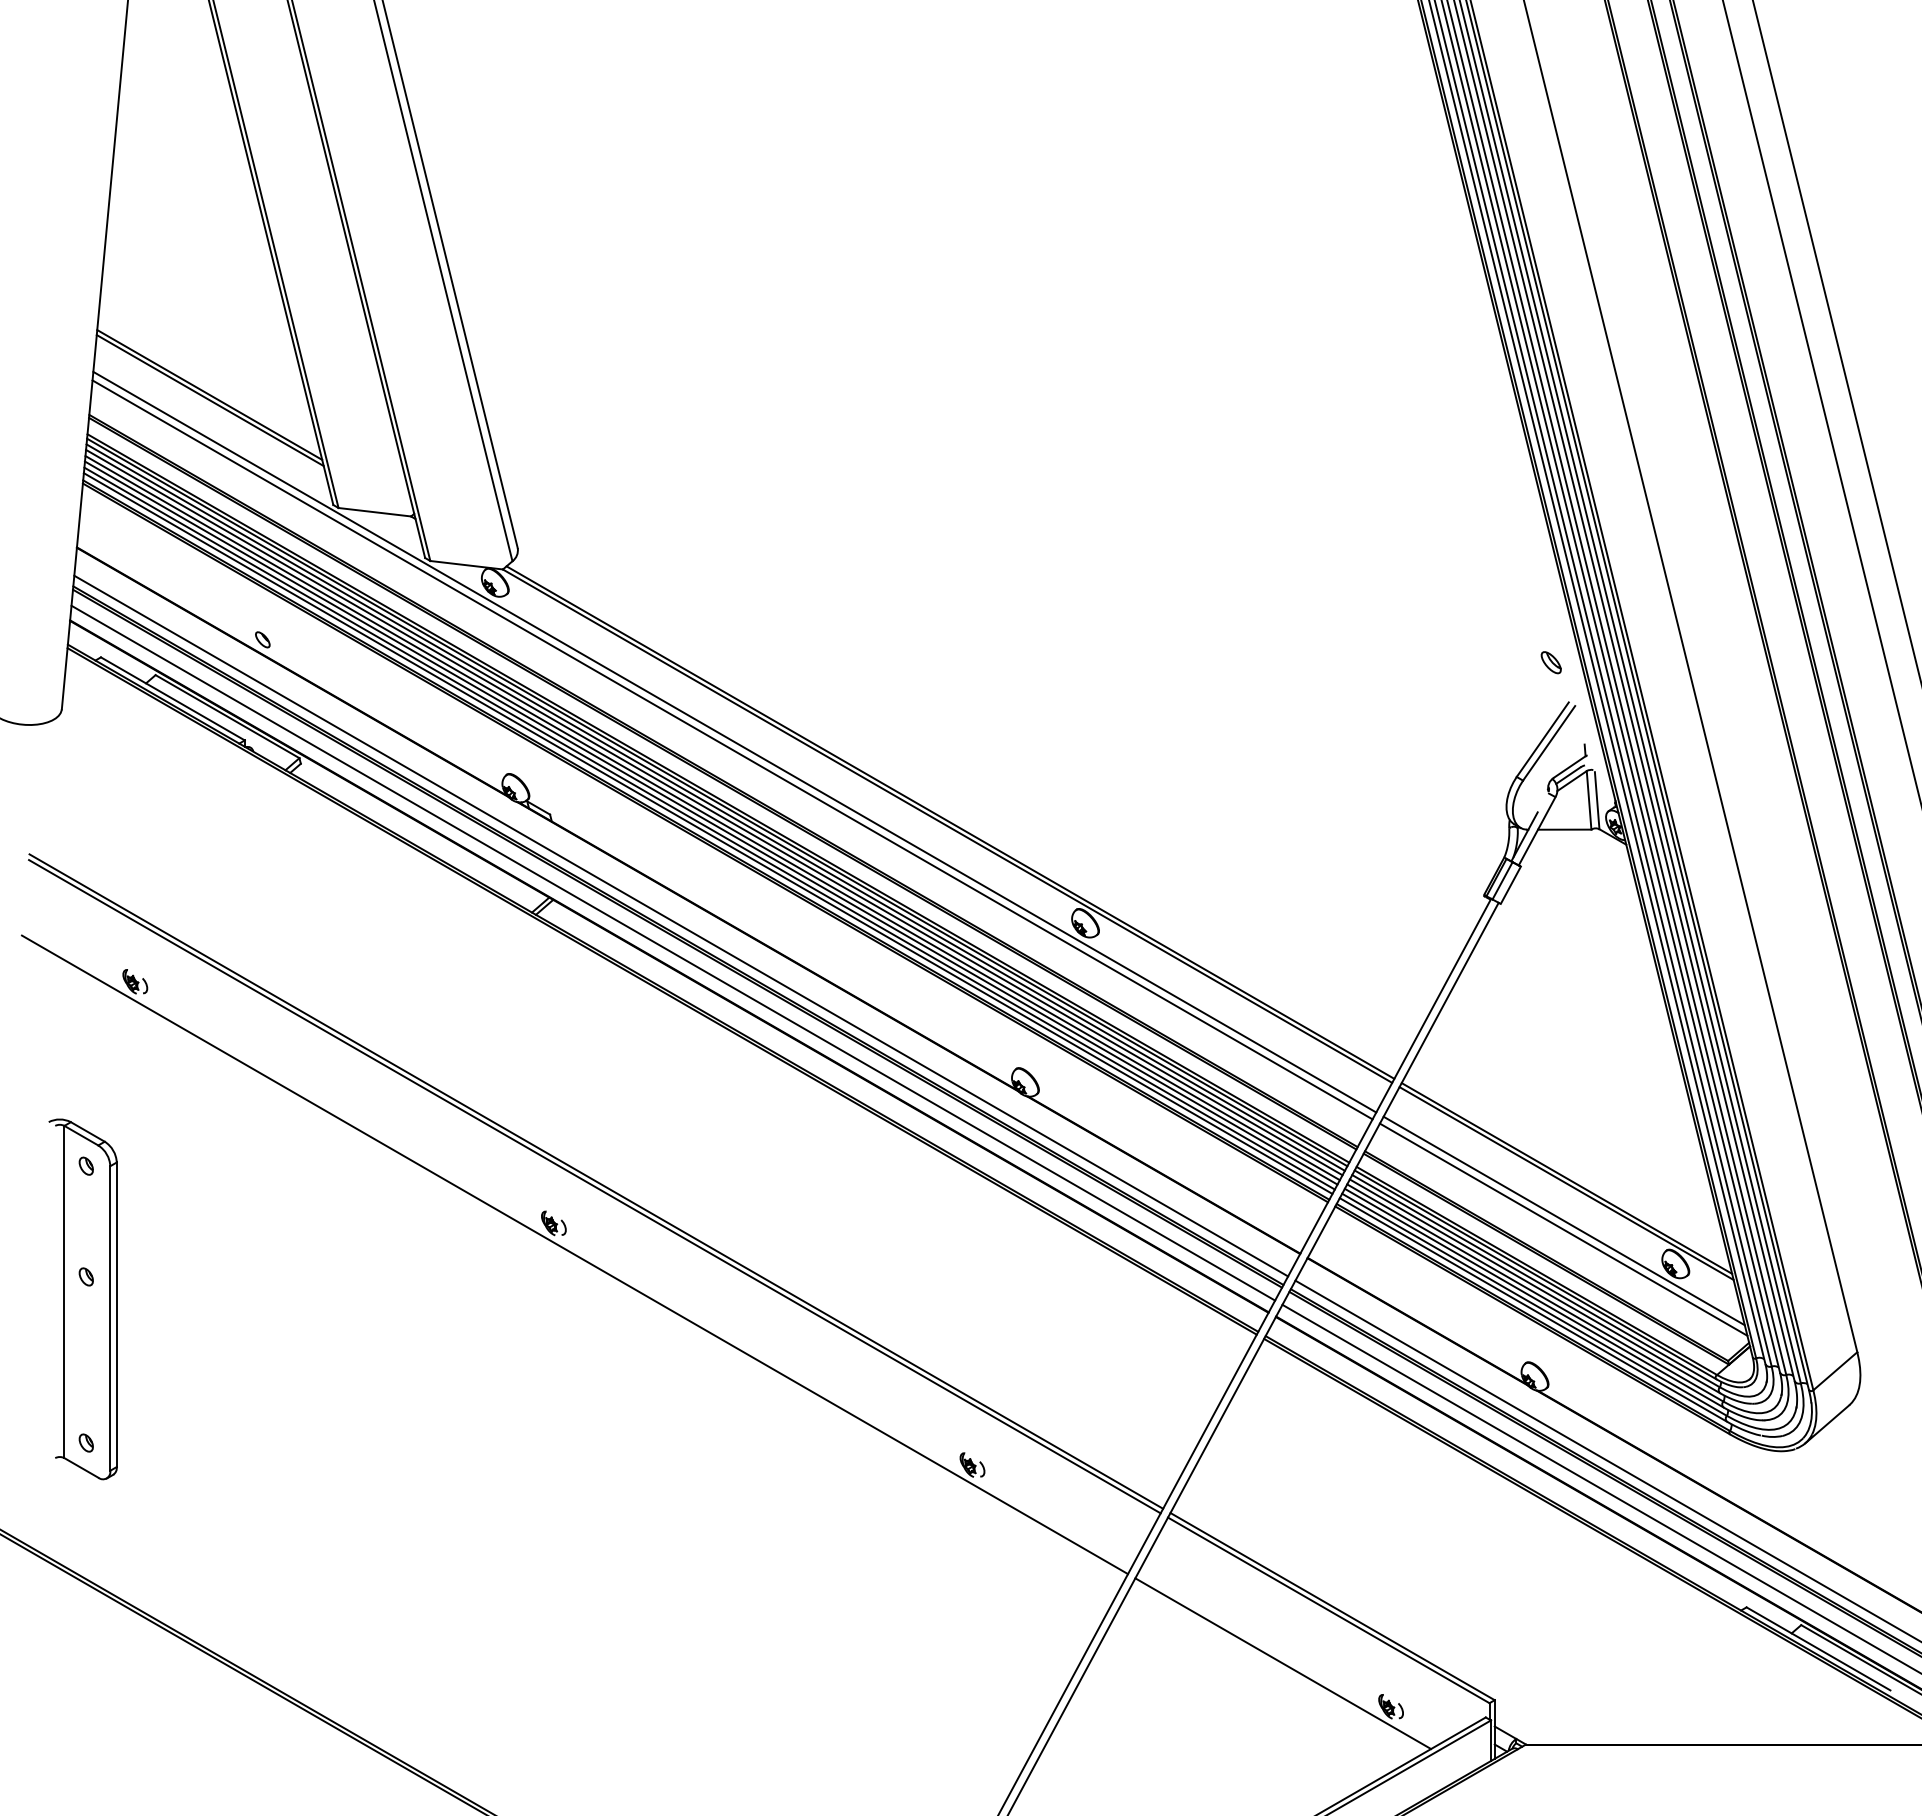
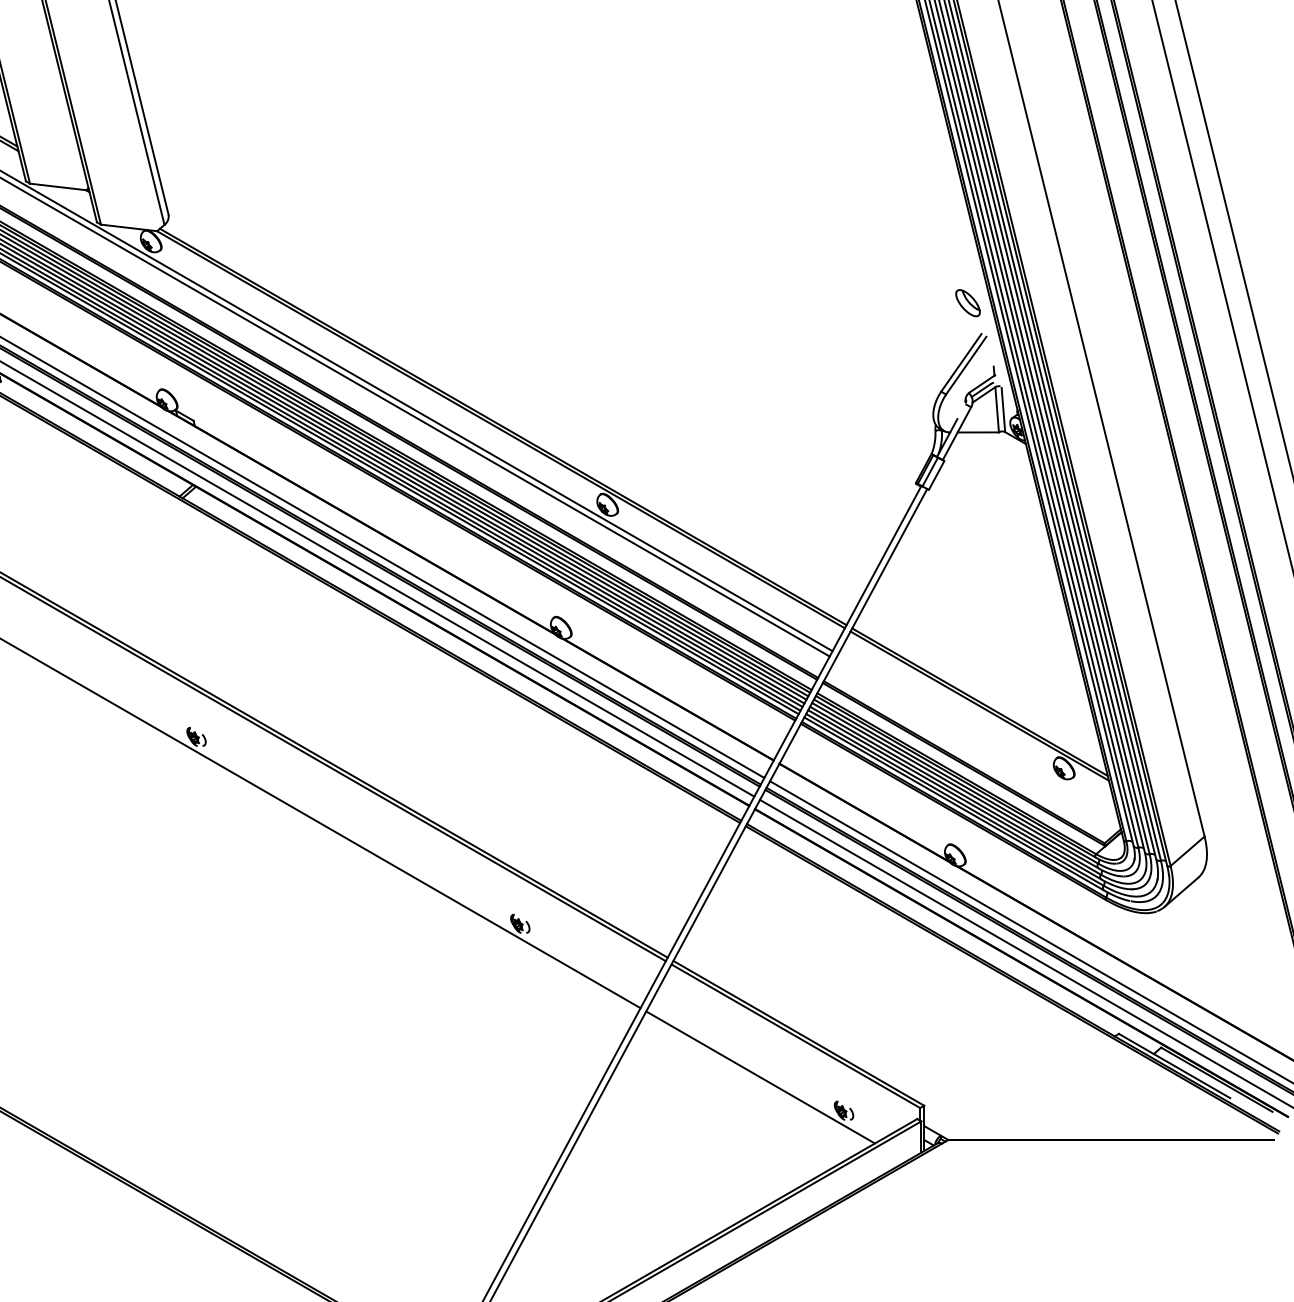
part: (1550, 662) -> (967, 303), size x1.6
line: (1563, 1220) -> (977, 734), removed
line: (1563, 1229) -> (977, 741), removed

